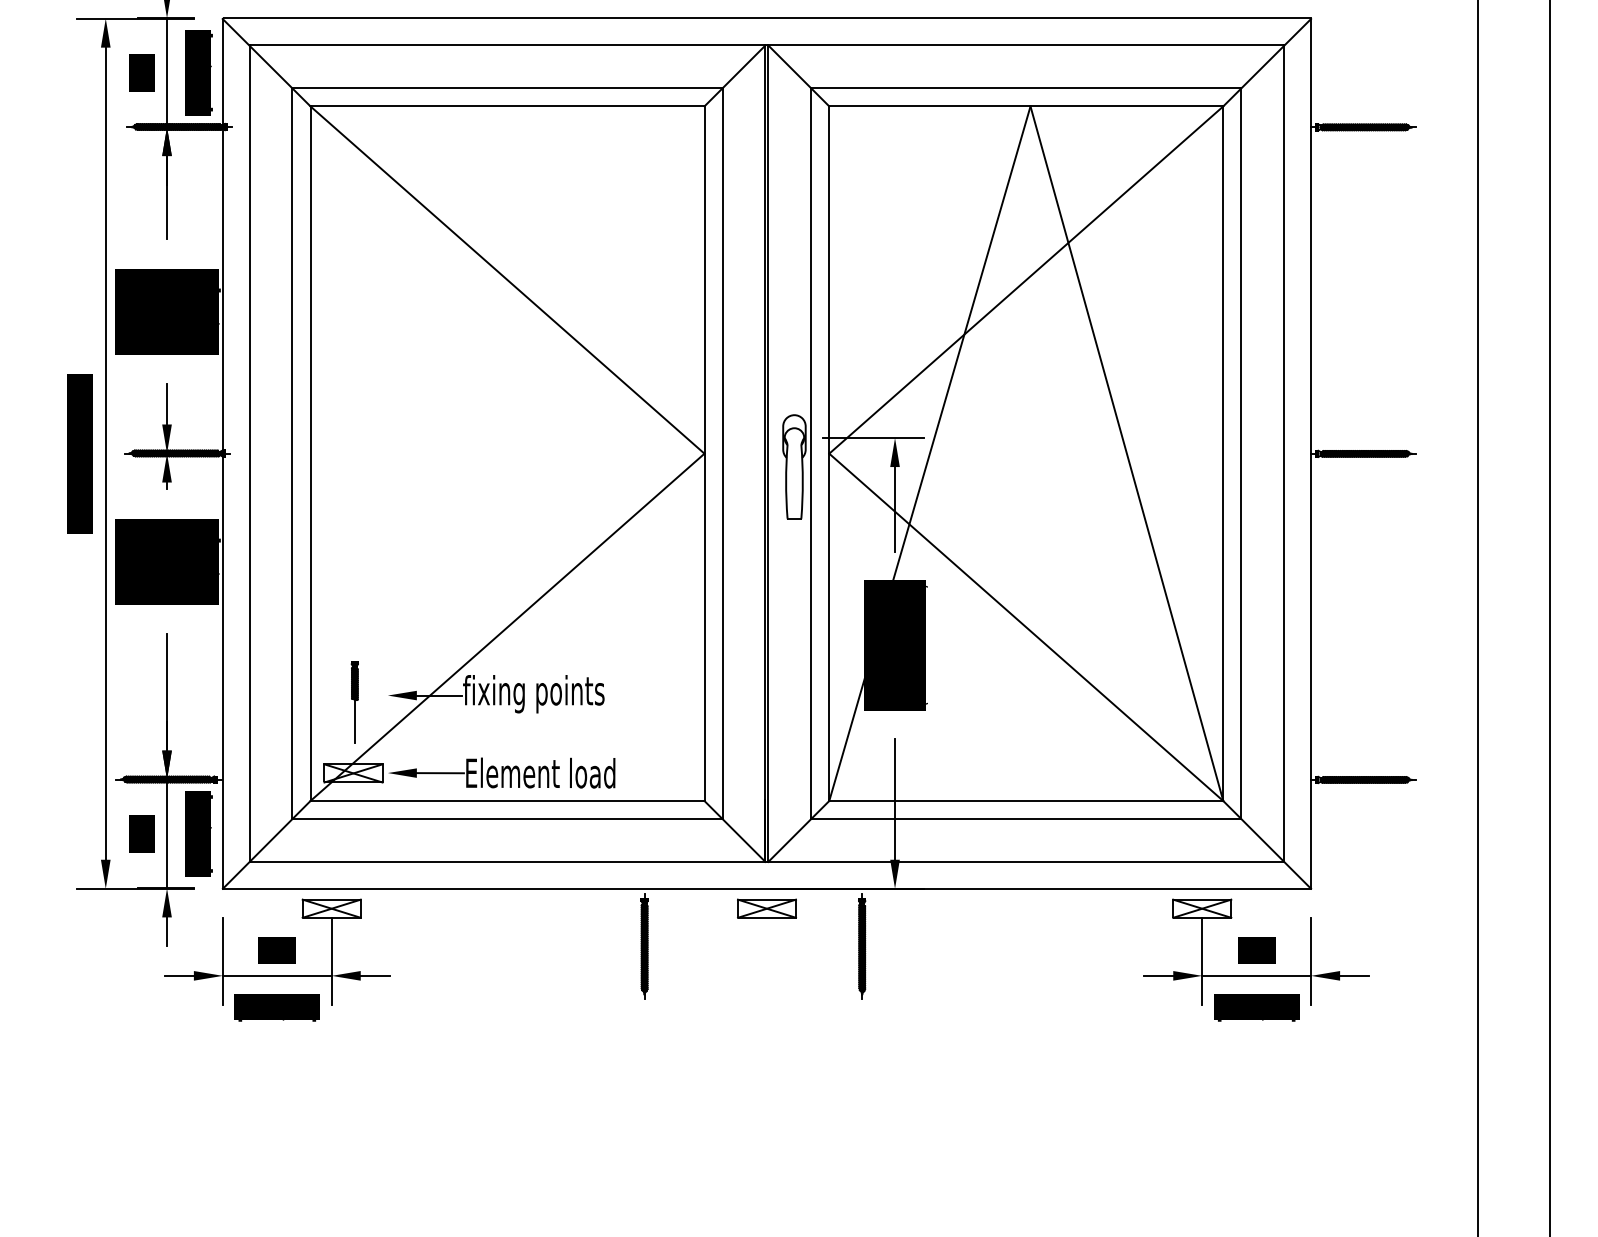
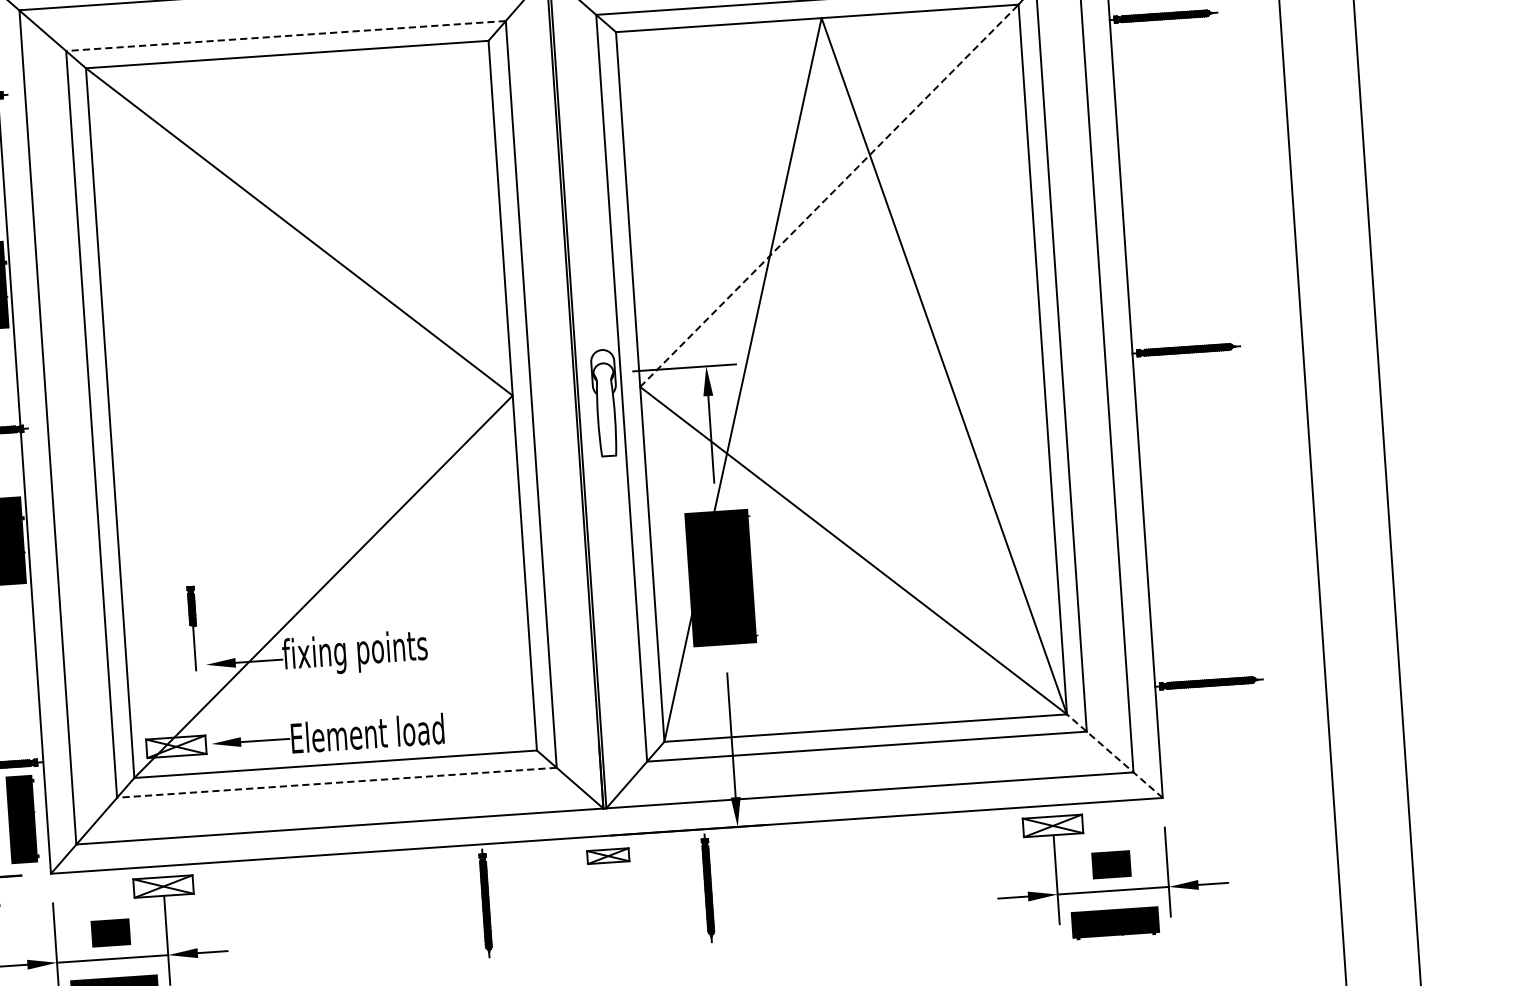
line: (507, 88) -> (286, 36), solid -> dashed
line: (1026, 280) -> (829, 196), solid -> dashed
part: (354, 702) -> (192, 628), moved
line: (507, 819) -> (336, 783), solid -> dashed
line: (1266, 844) -> (1114, 755), solid -> dashed
part: (766, 908) -> (607, 856), size x0.7

